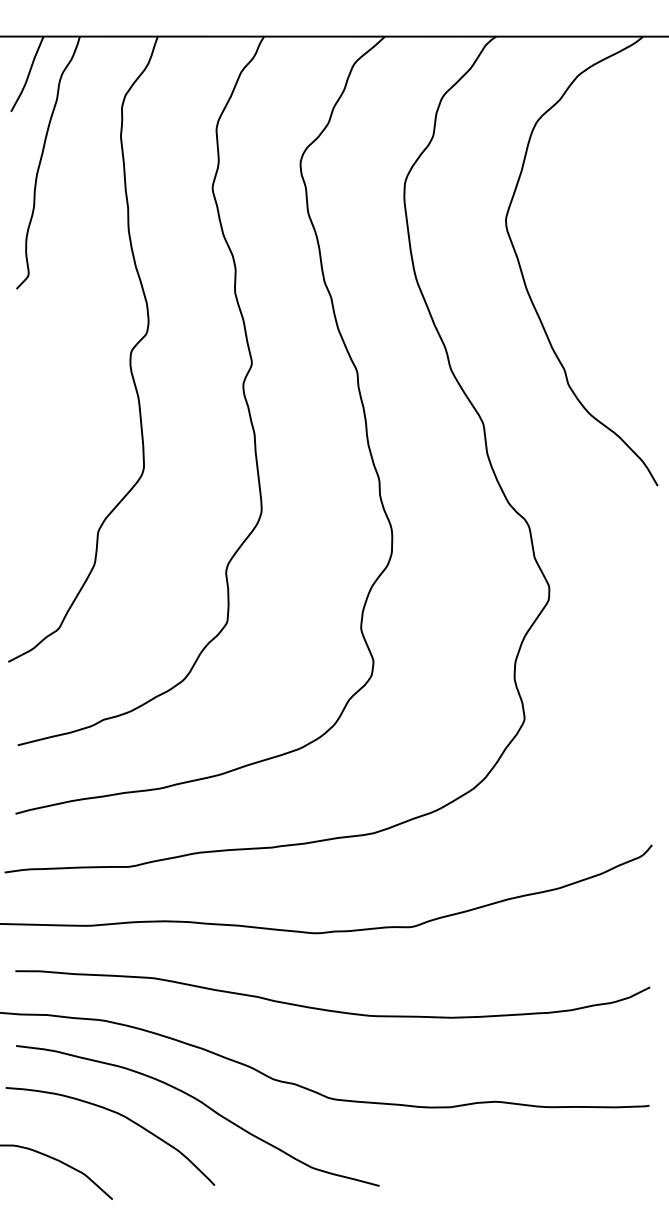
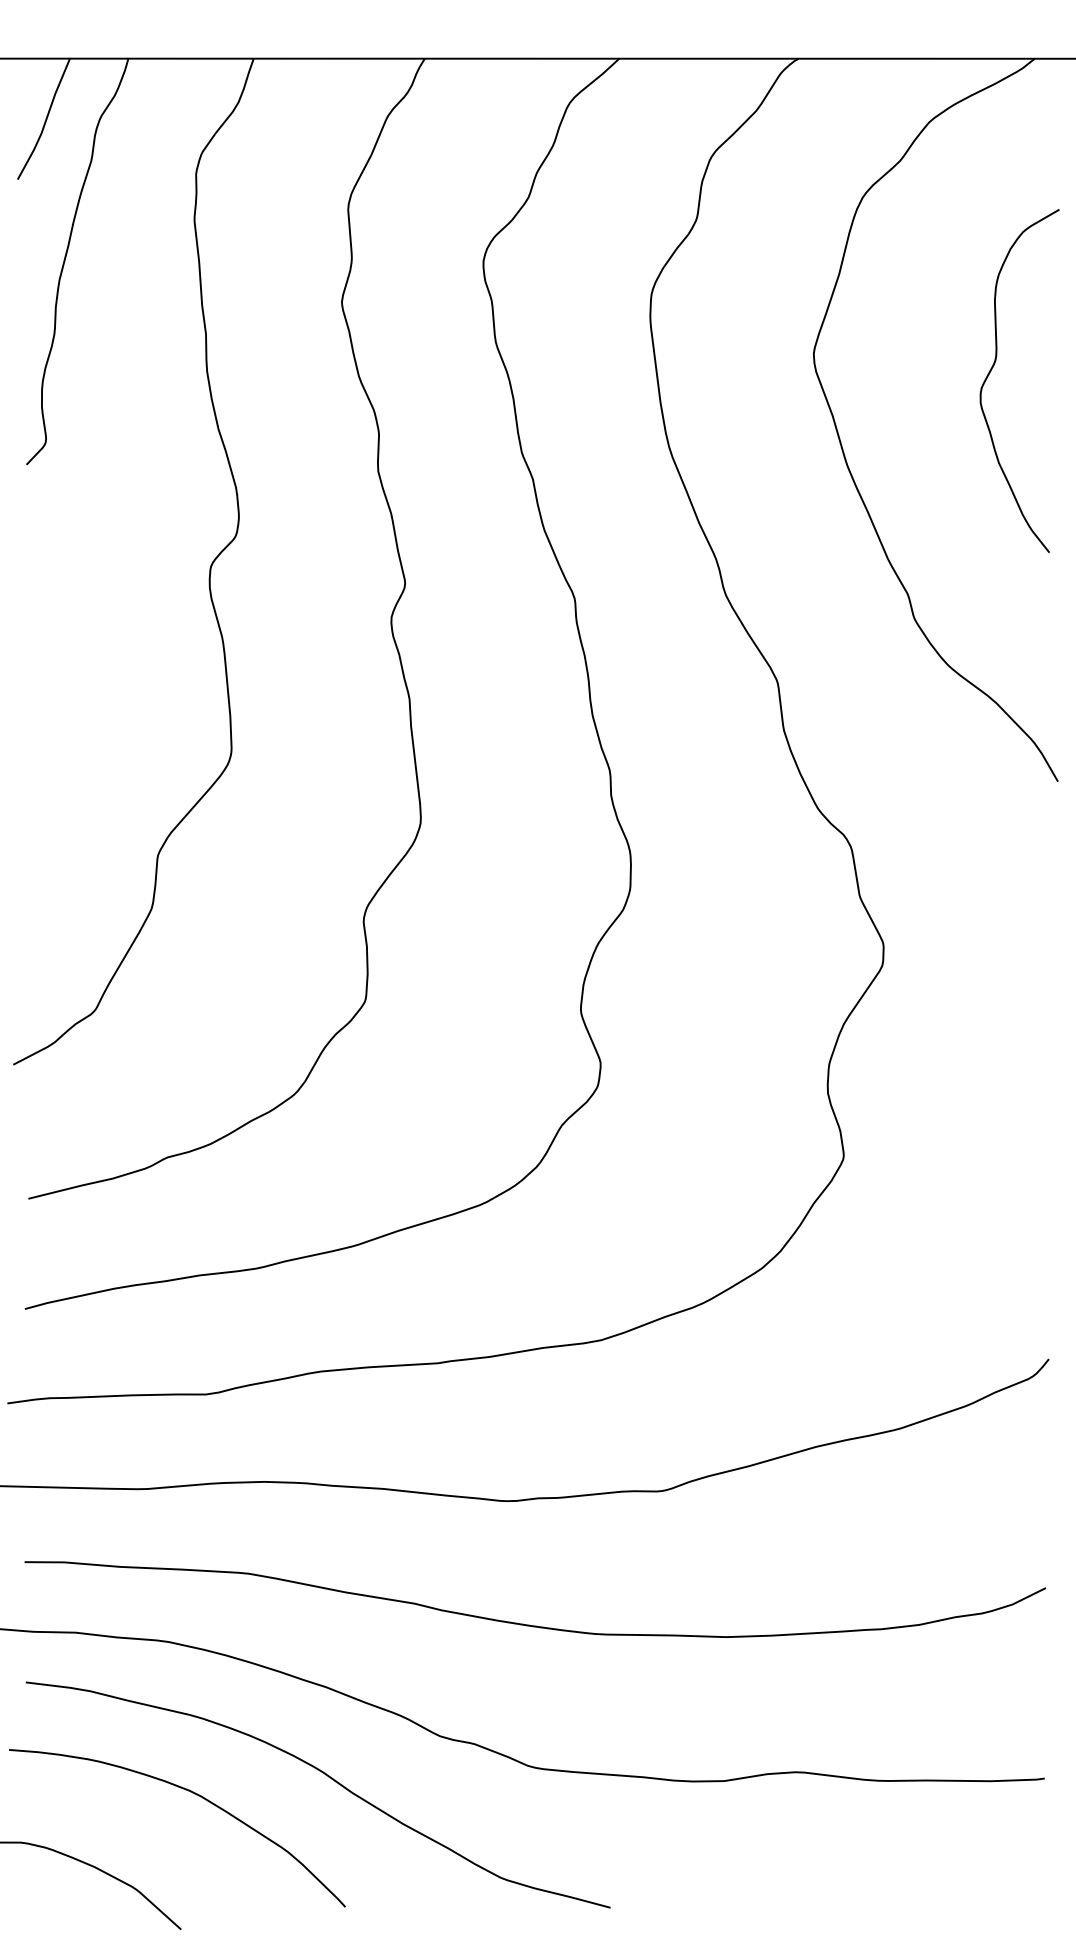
curve: (617, 229) -> (993, 368), added

